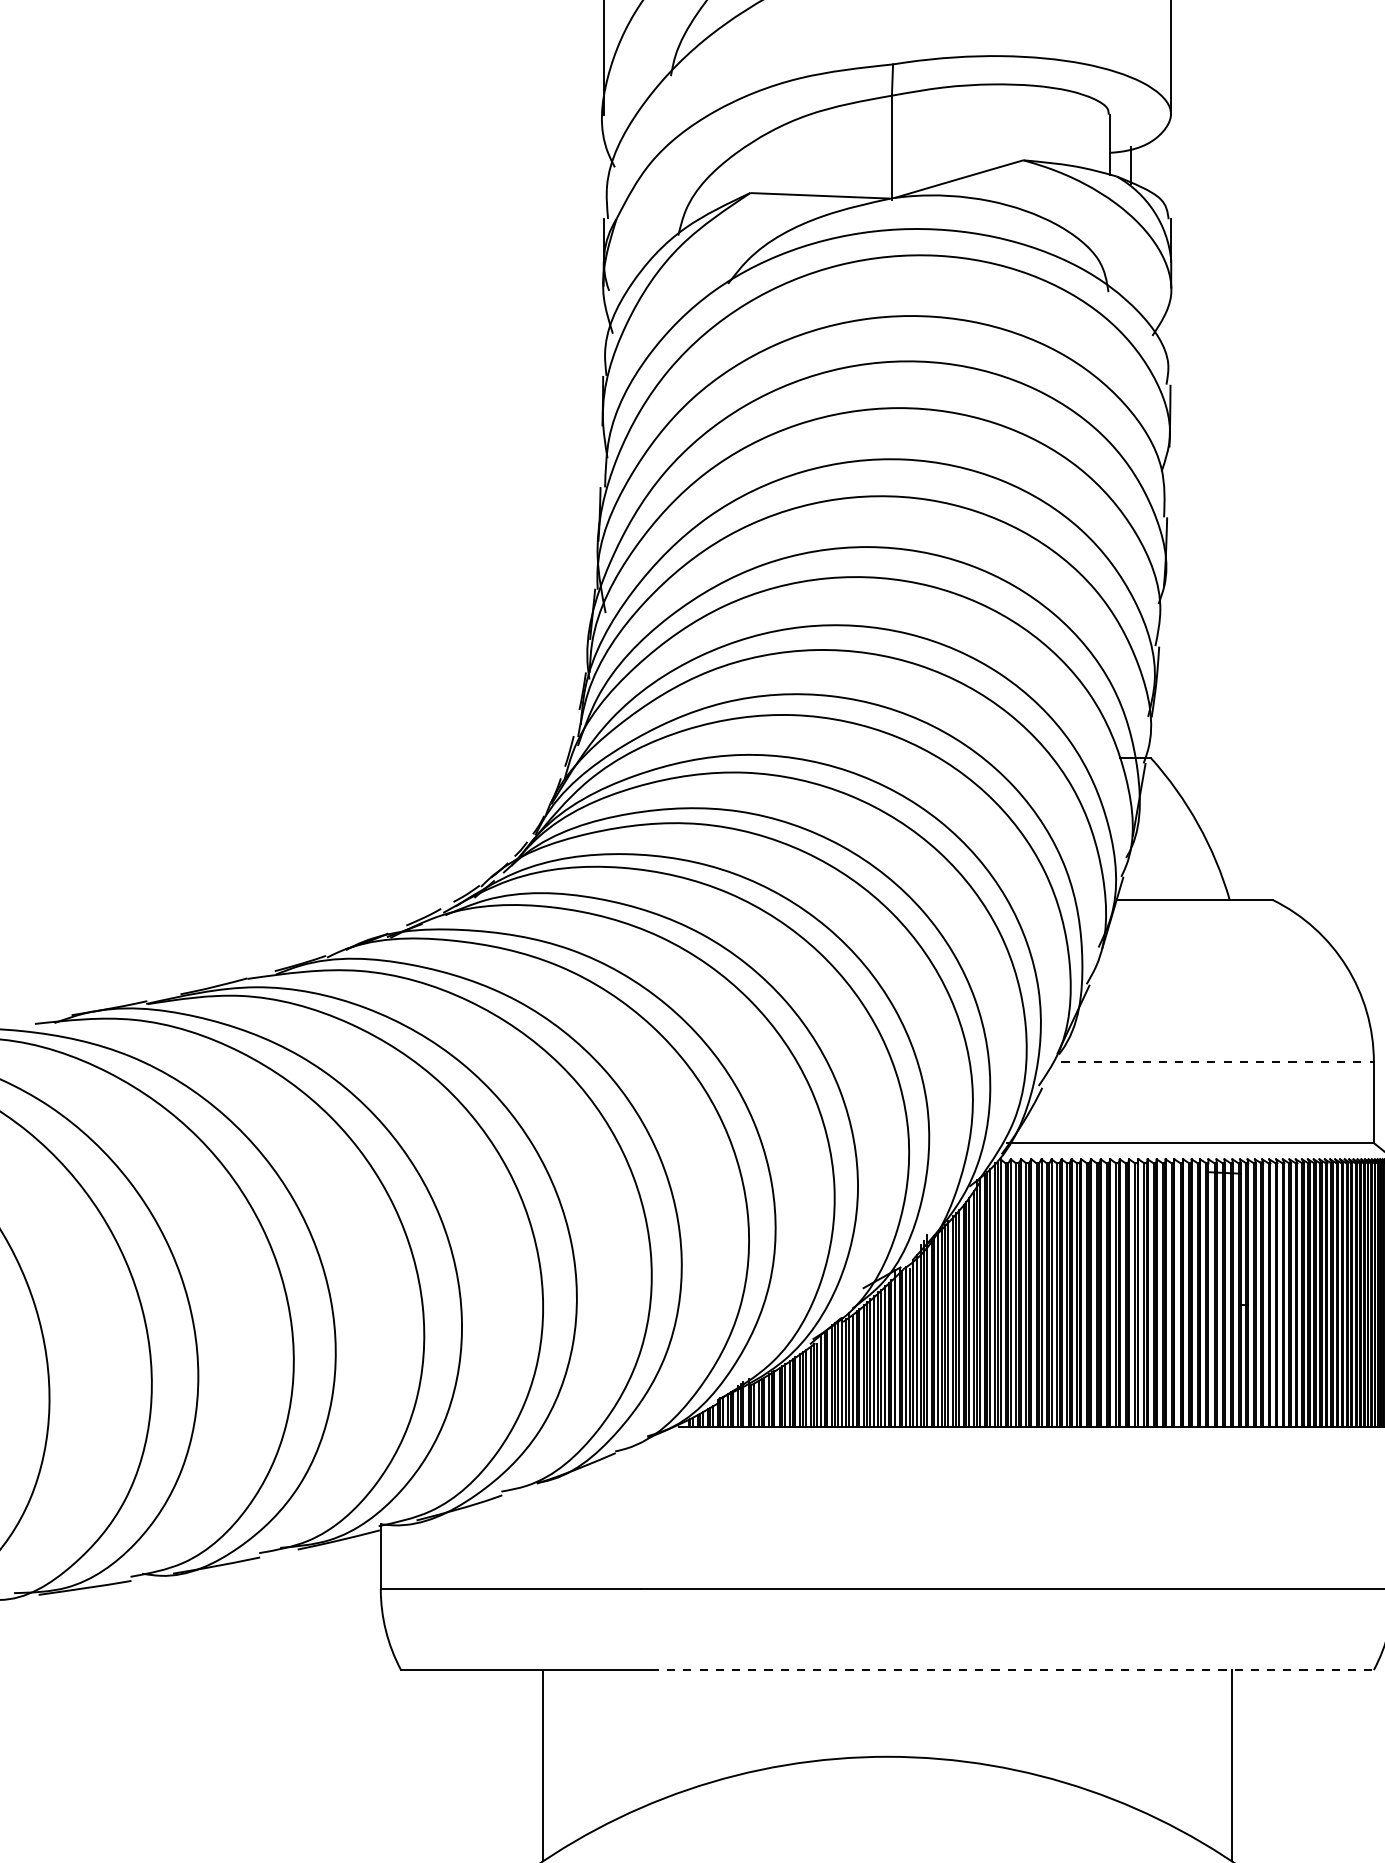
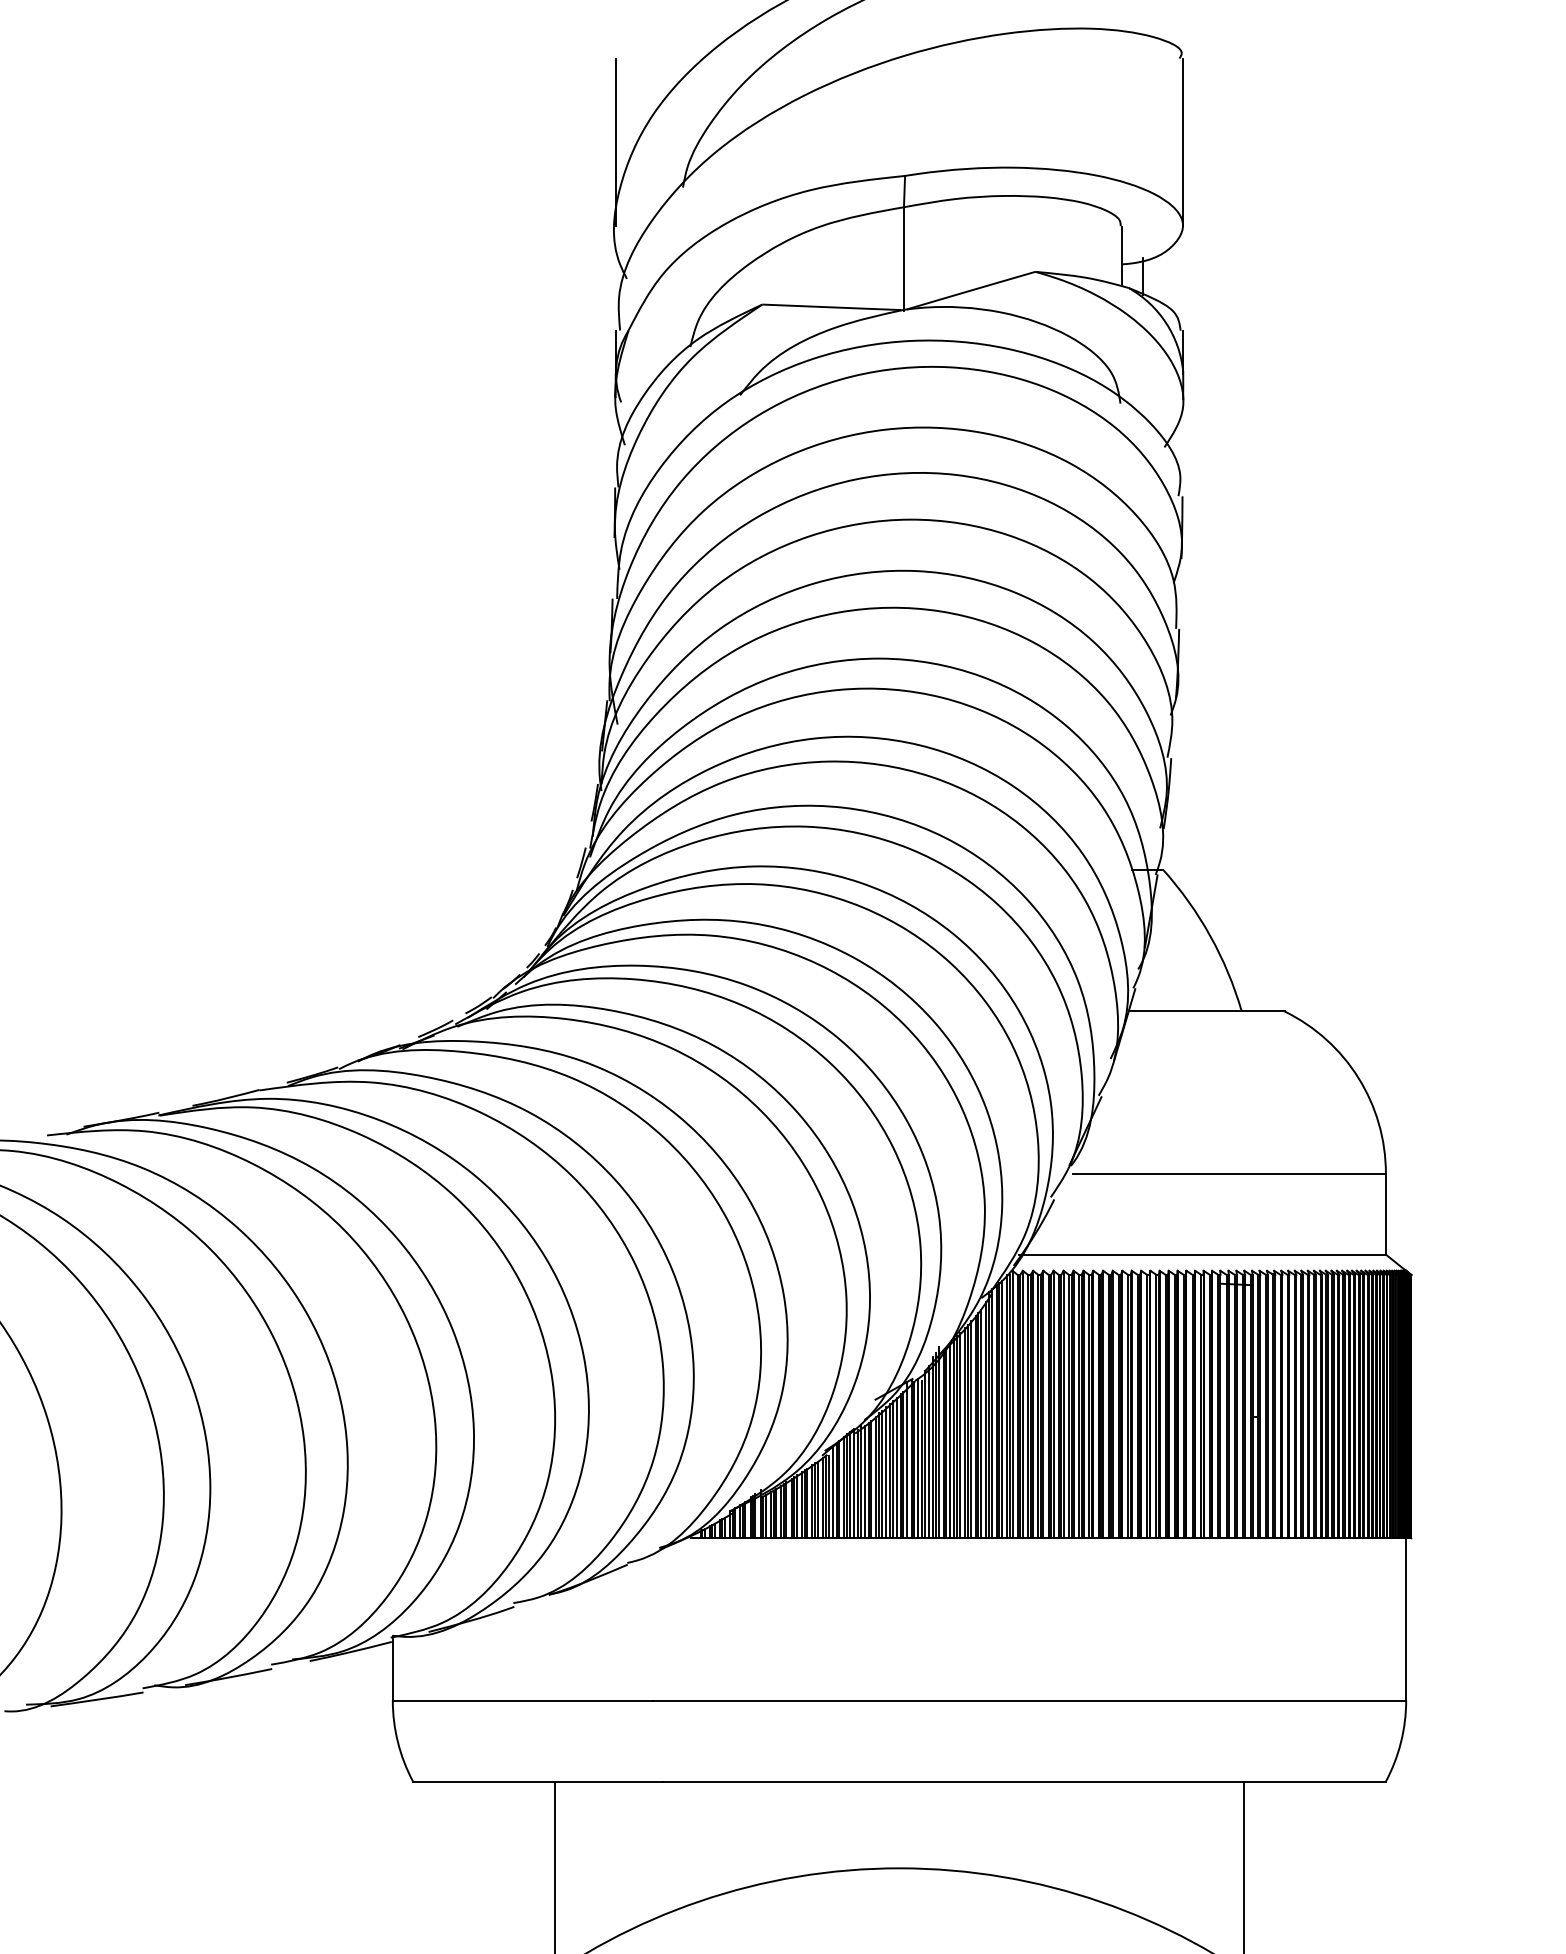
line: (1218, 1061) -> (1230, 1173), dashed -> solid
line: (1012, 1669) -> (1024, 1781), dashed -> solid

